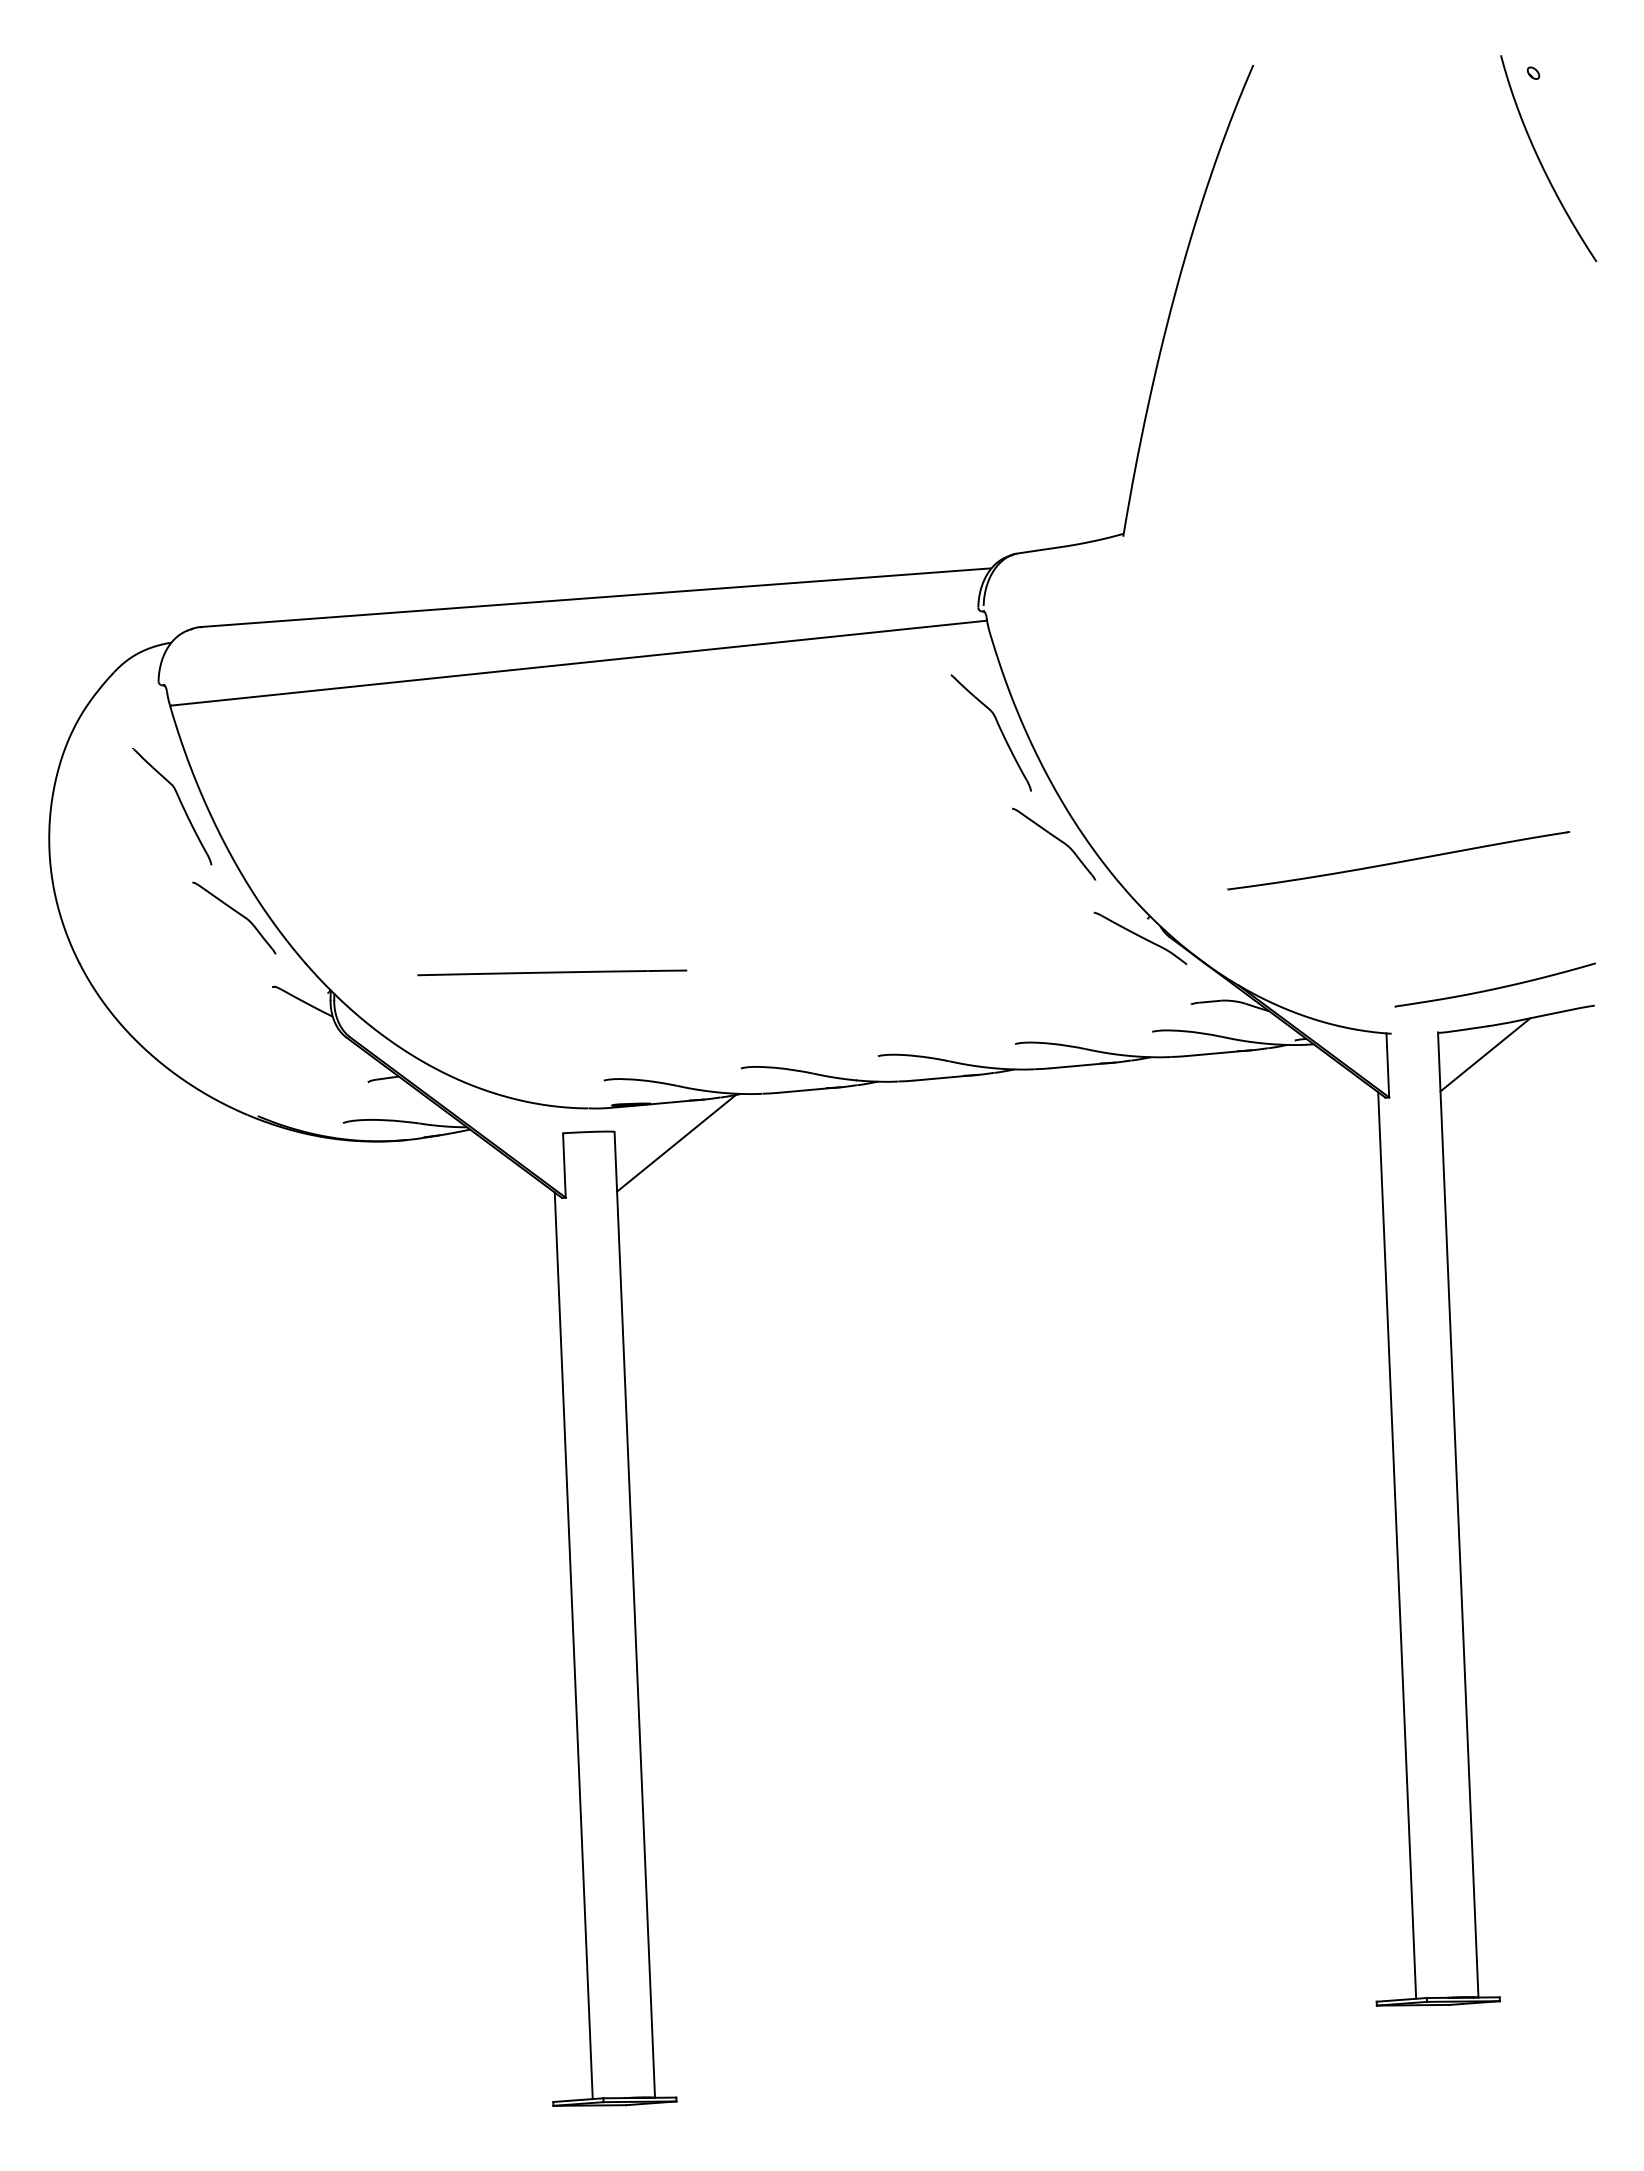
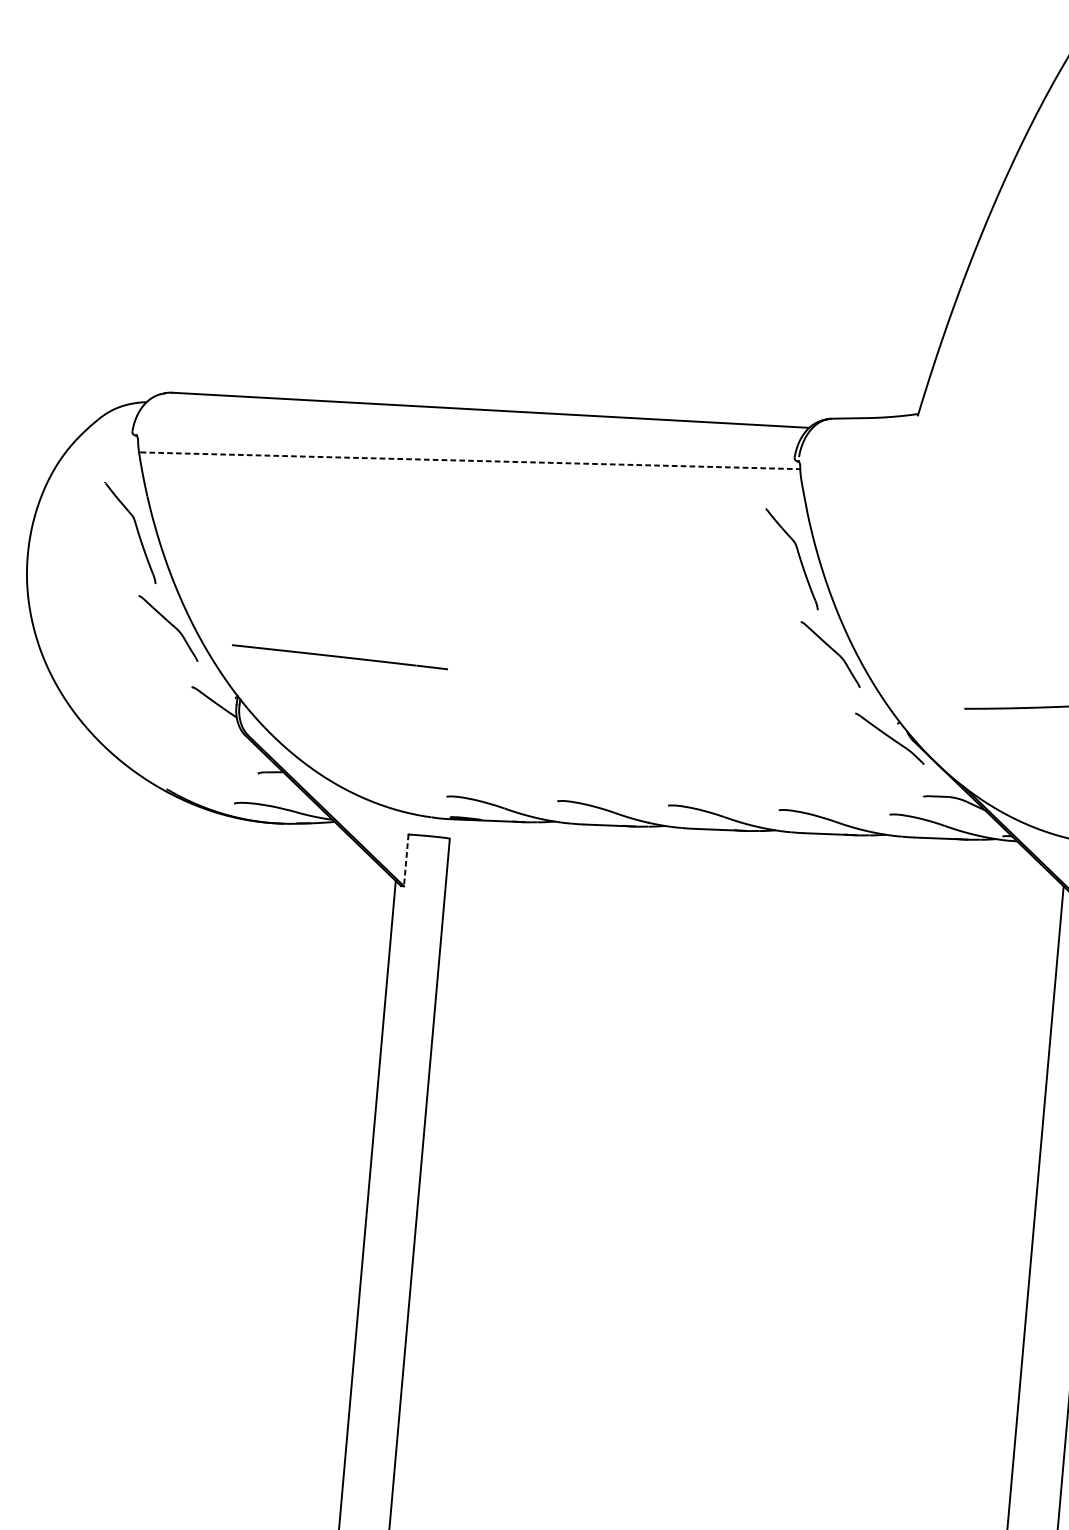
line: (579, 663) -> (470, 461), solid -> dashed
line: (552, 972) -> (340, 656), moved
line: (676, 1142) -> (498, 853), removed
line: (564, 1166) -> (406, 861), solid -> dashed

